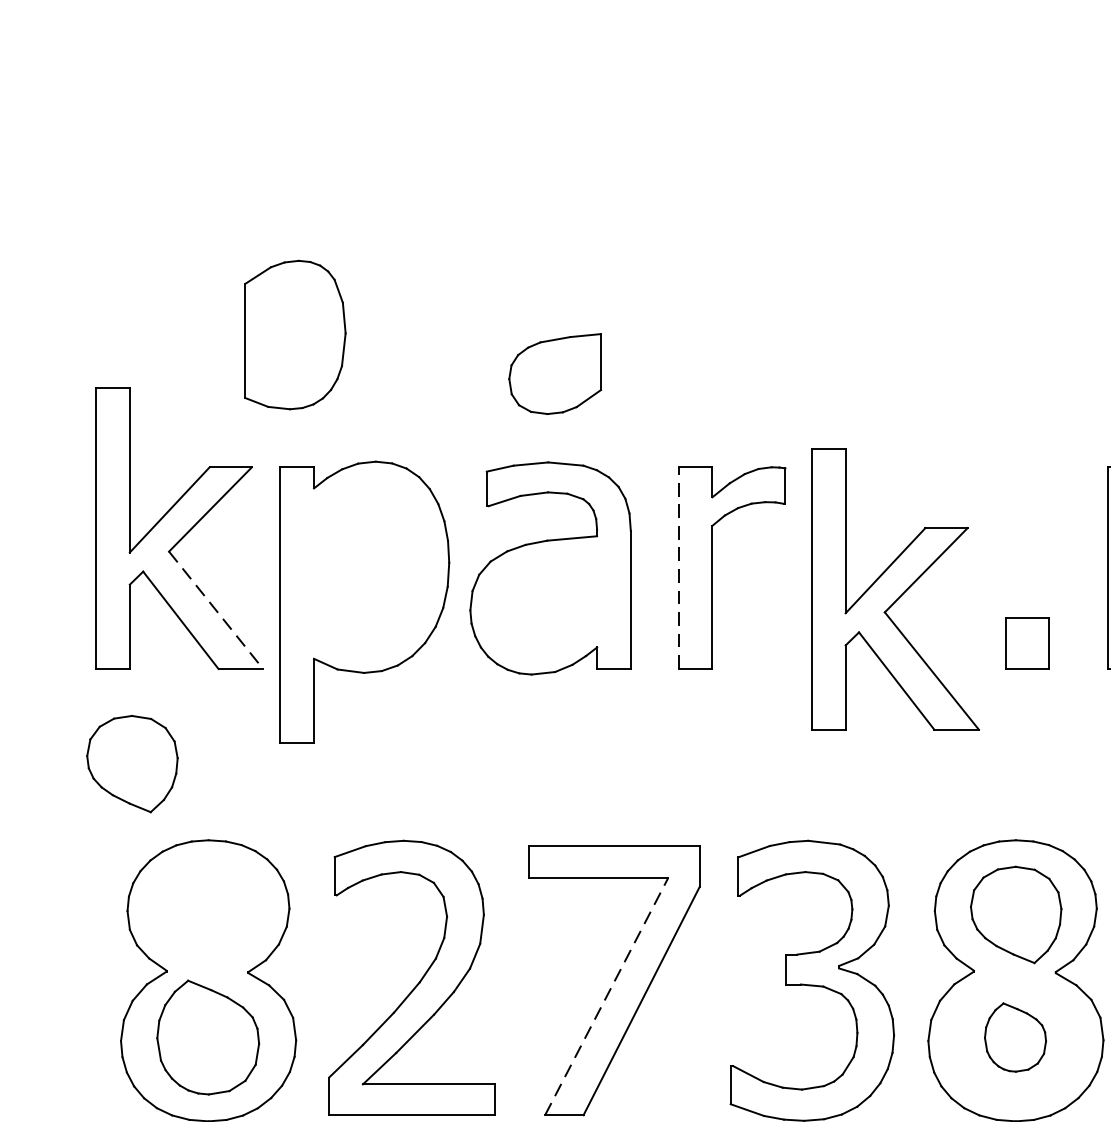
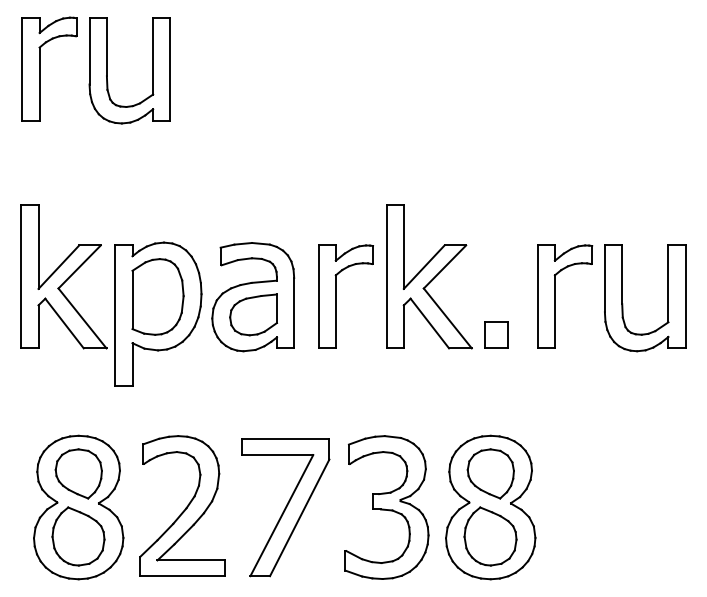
part: (133, 120) -> (40, 68), added
part: (265, 124) -> (107, 70), added
part: (294, 334) -> (157, 296), moved
part: (555, 373) -> (253, 314), moved
line: (678, 567) -> (318, 296), dashed -> solid
part: (895, 588) -> (429, 276), moved
line: (216, 610) -> (82, 318), dashed -> solid
part: (131, 763) -> (78, 473), moved
line: (607, 996) -> (282, 515), dashed -> solid
part: (1015, 1037) -> (490, 536), size x1.67

